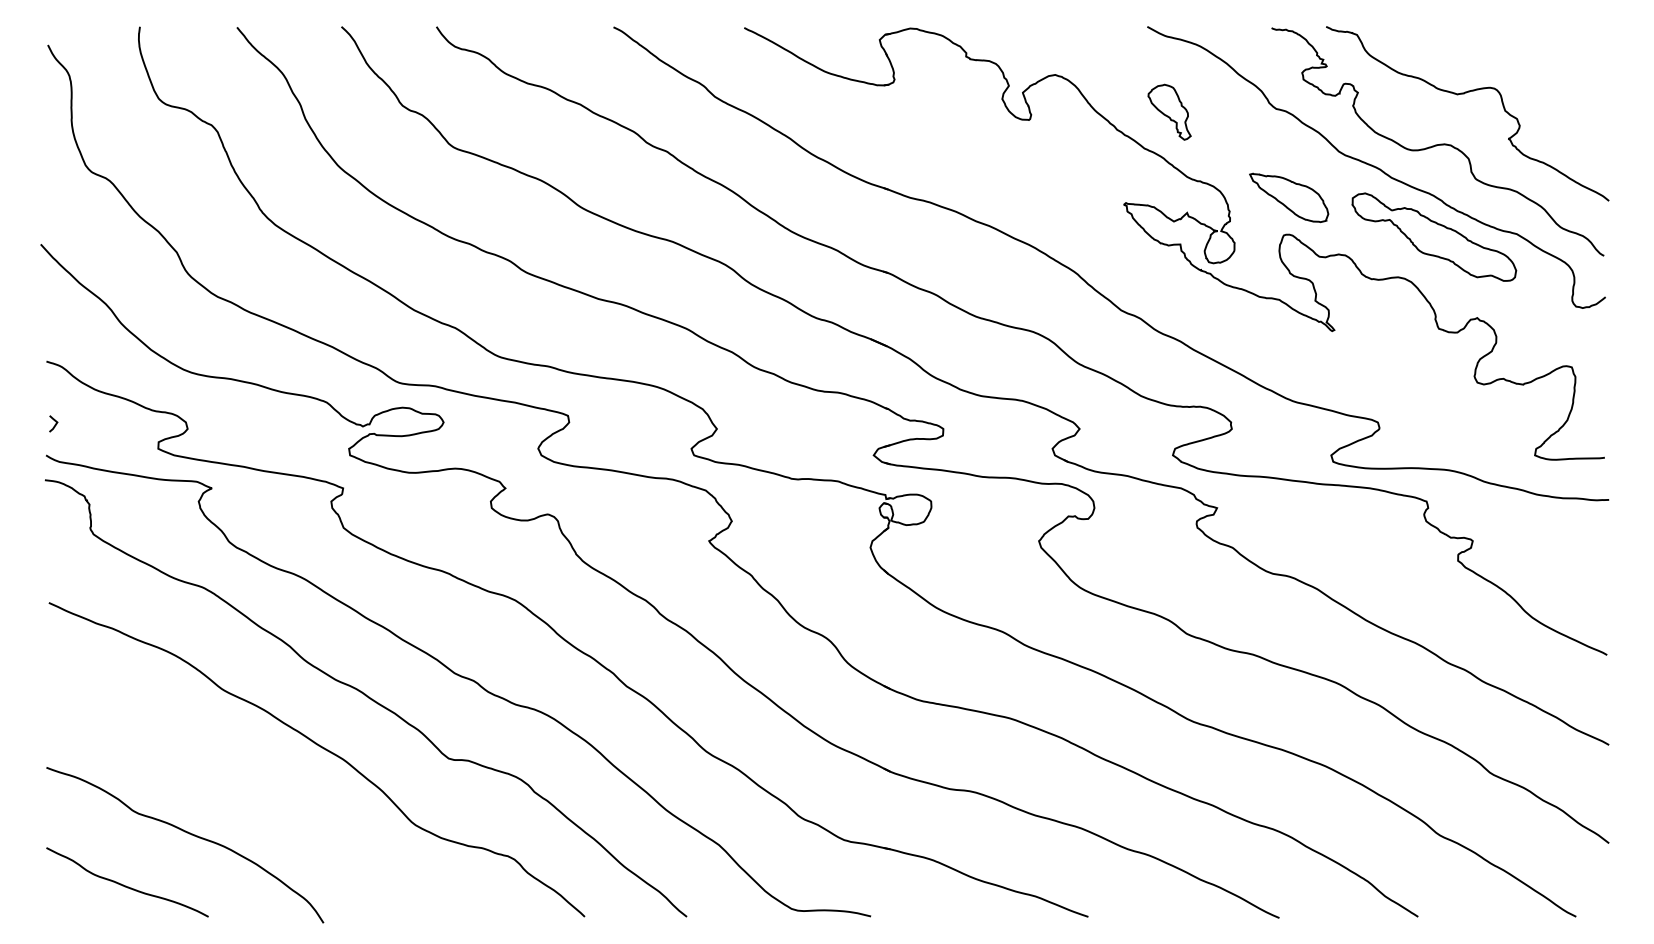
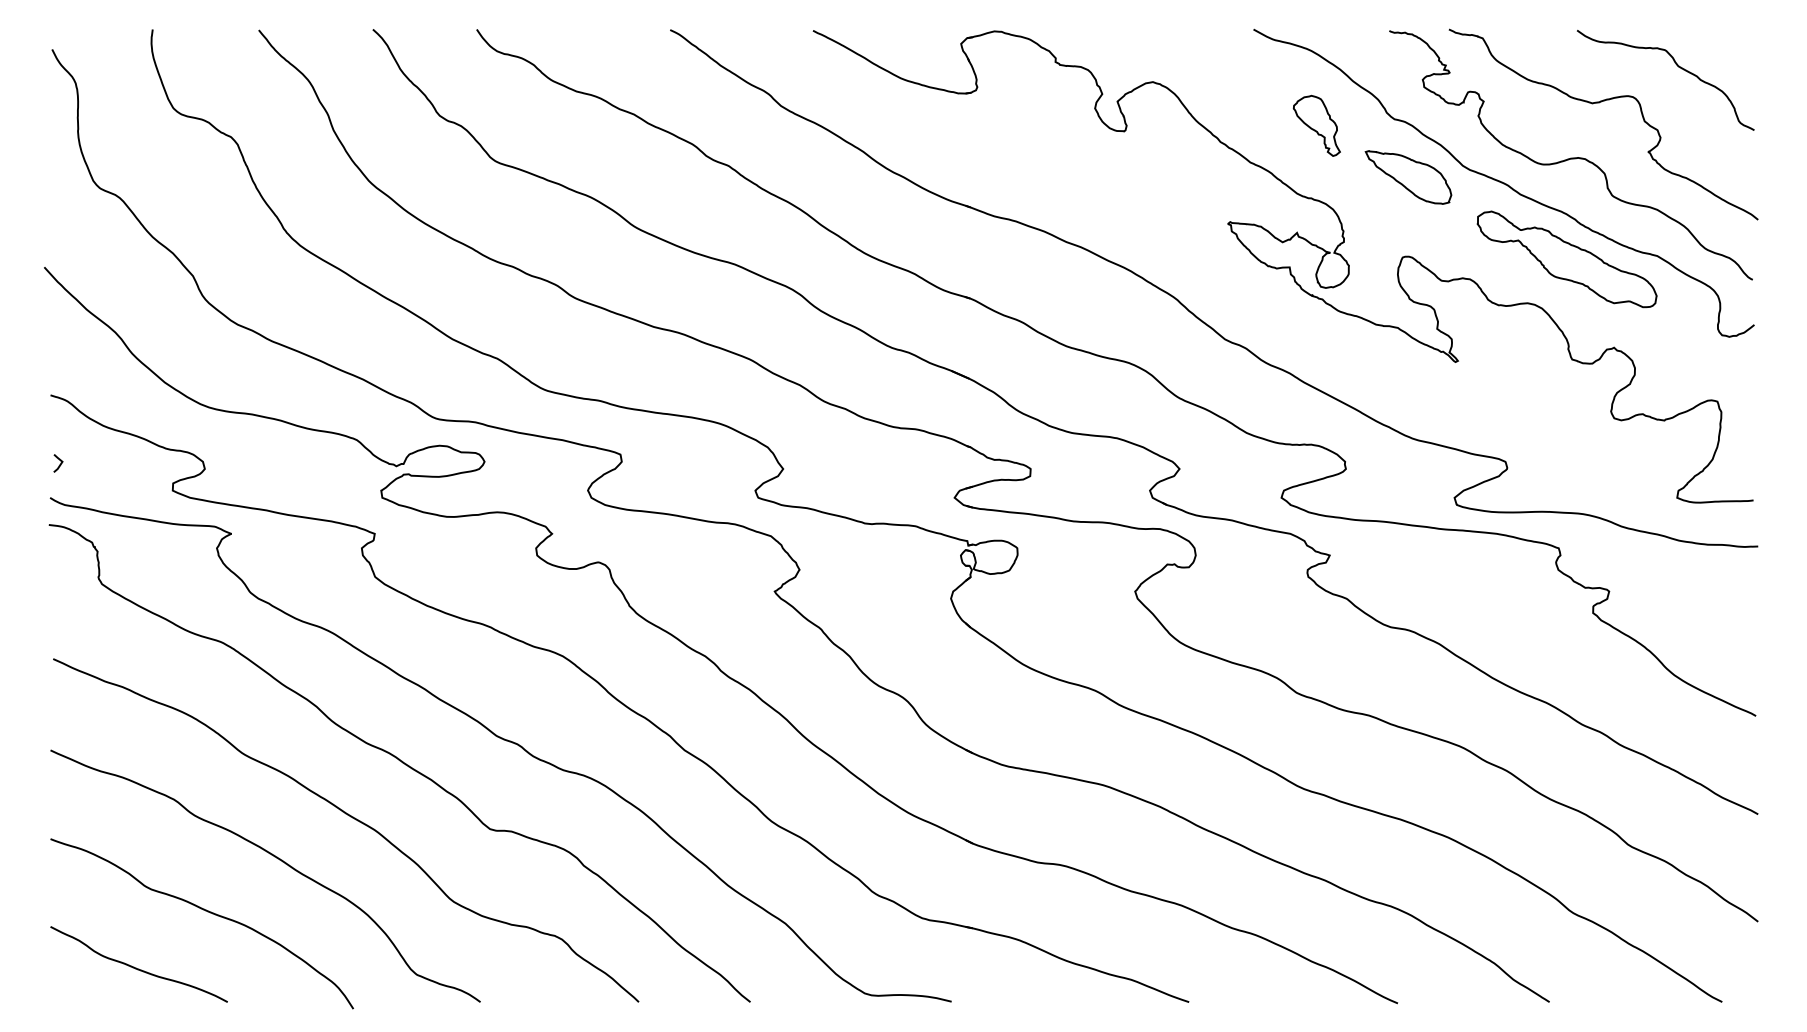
curve: (1535, 60) -> (1677, 66), added
part: (1169, 111) -> (1316, 125), moved
part: (1289, 197) -> (1408, 177), moved
curve: (251, 784) -> (274, 857), added

